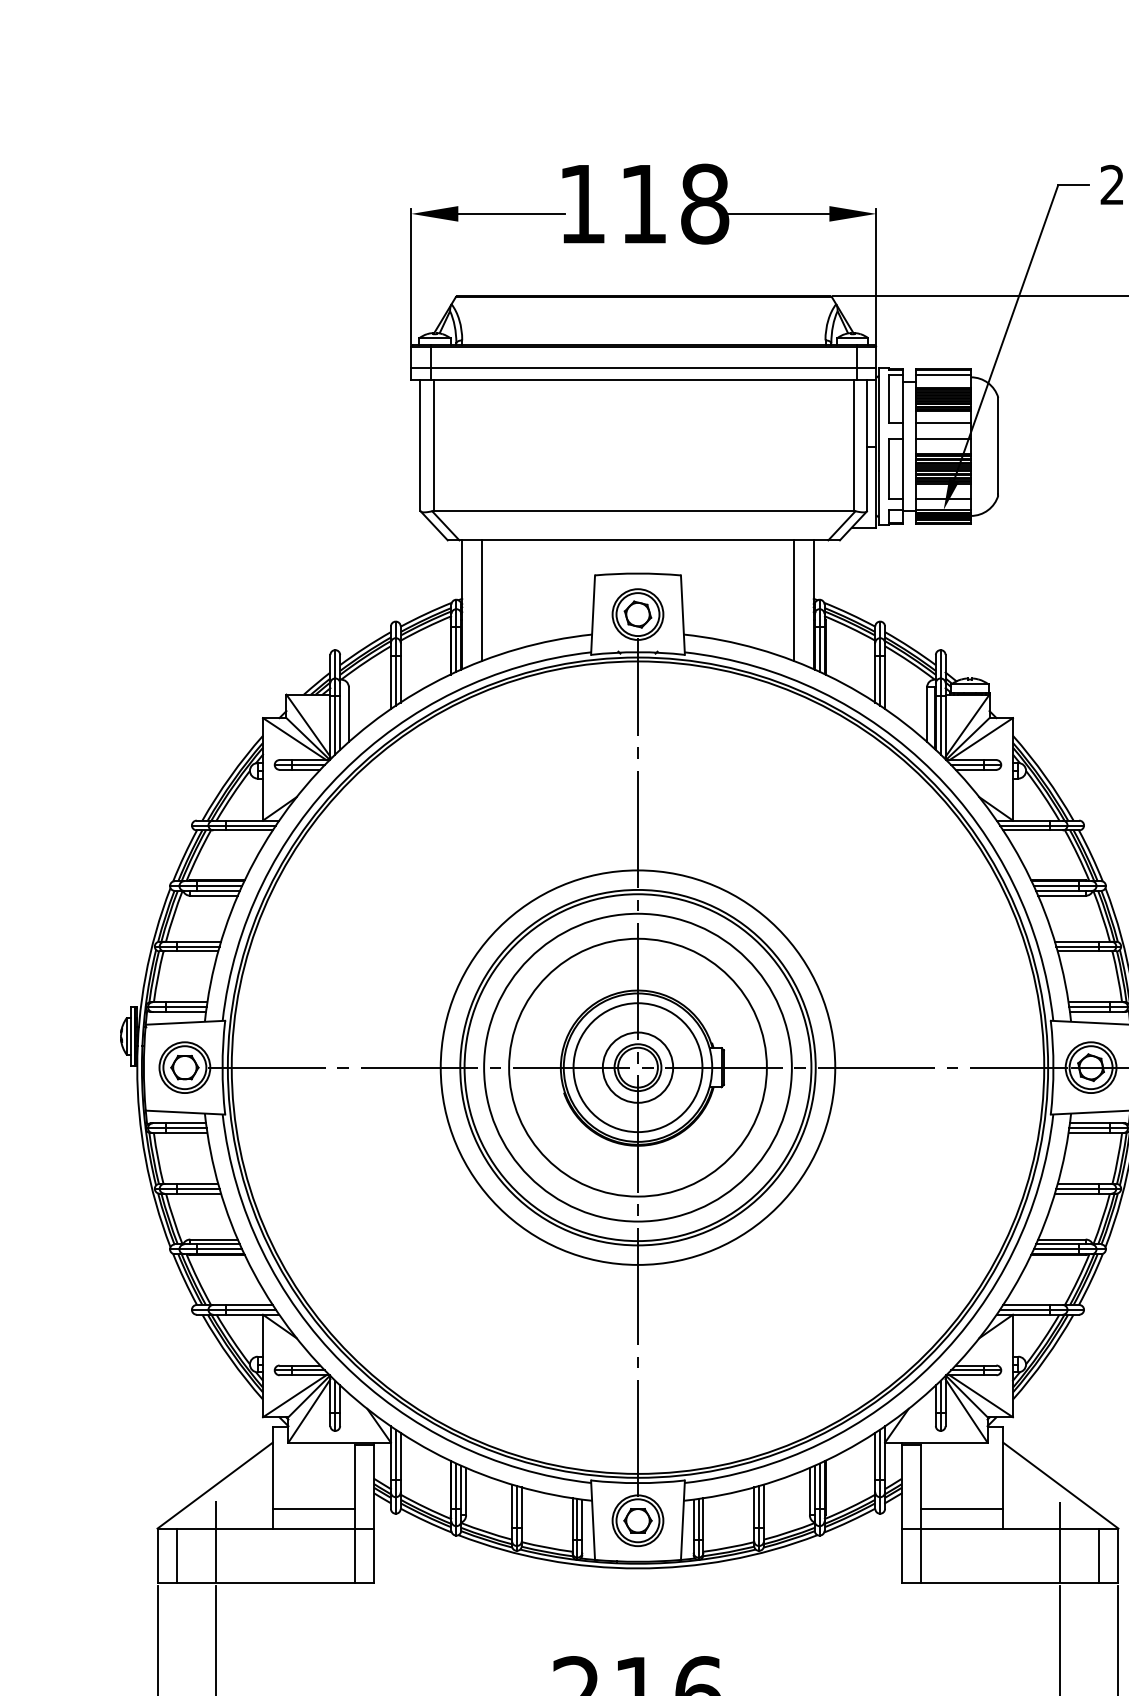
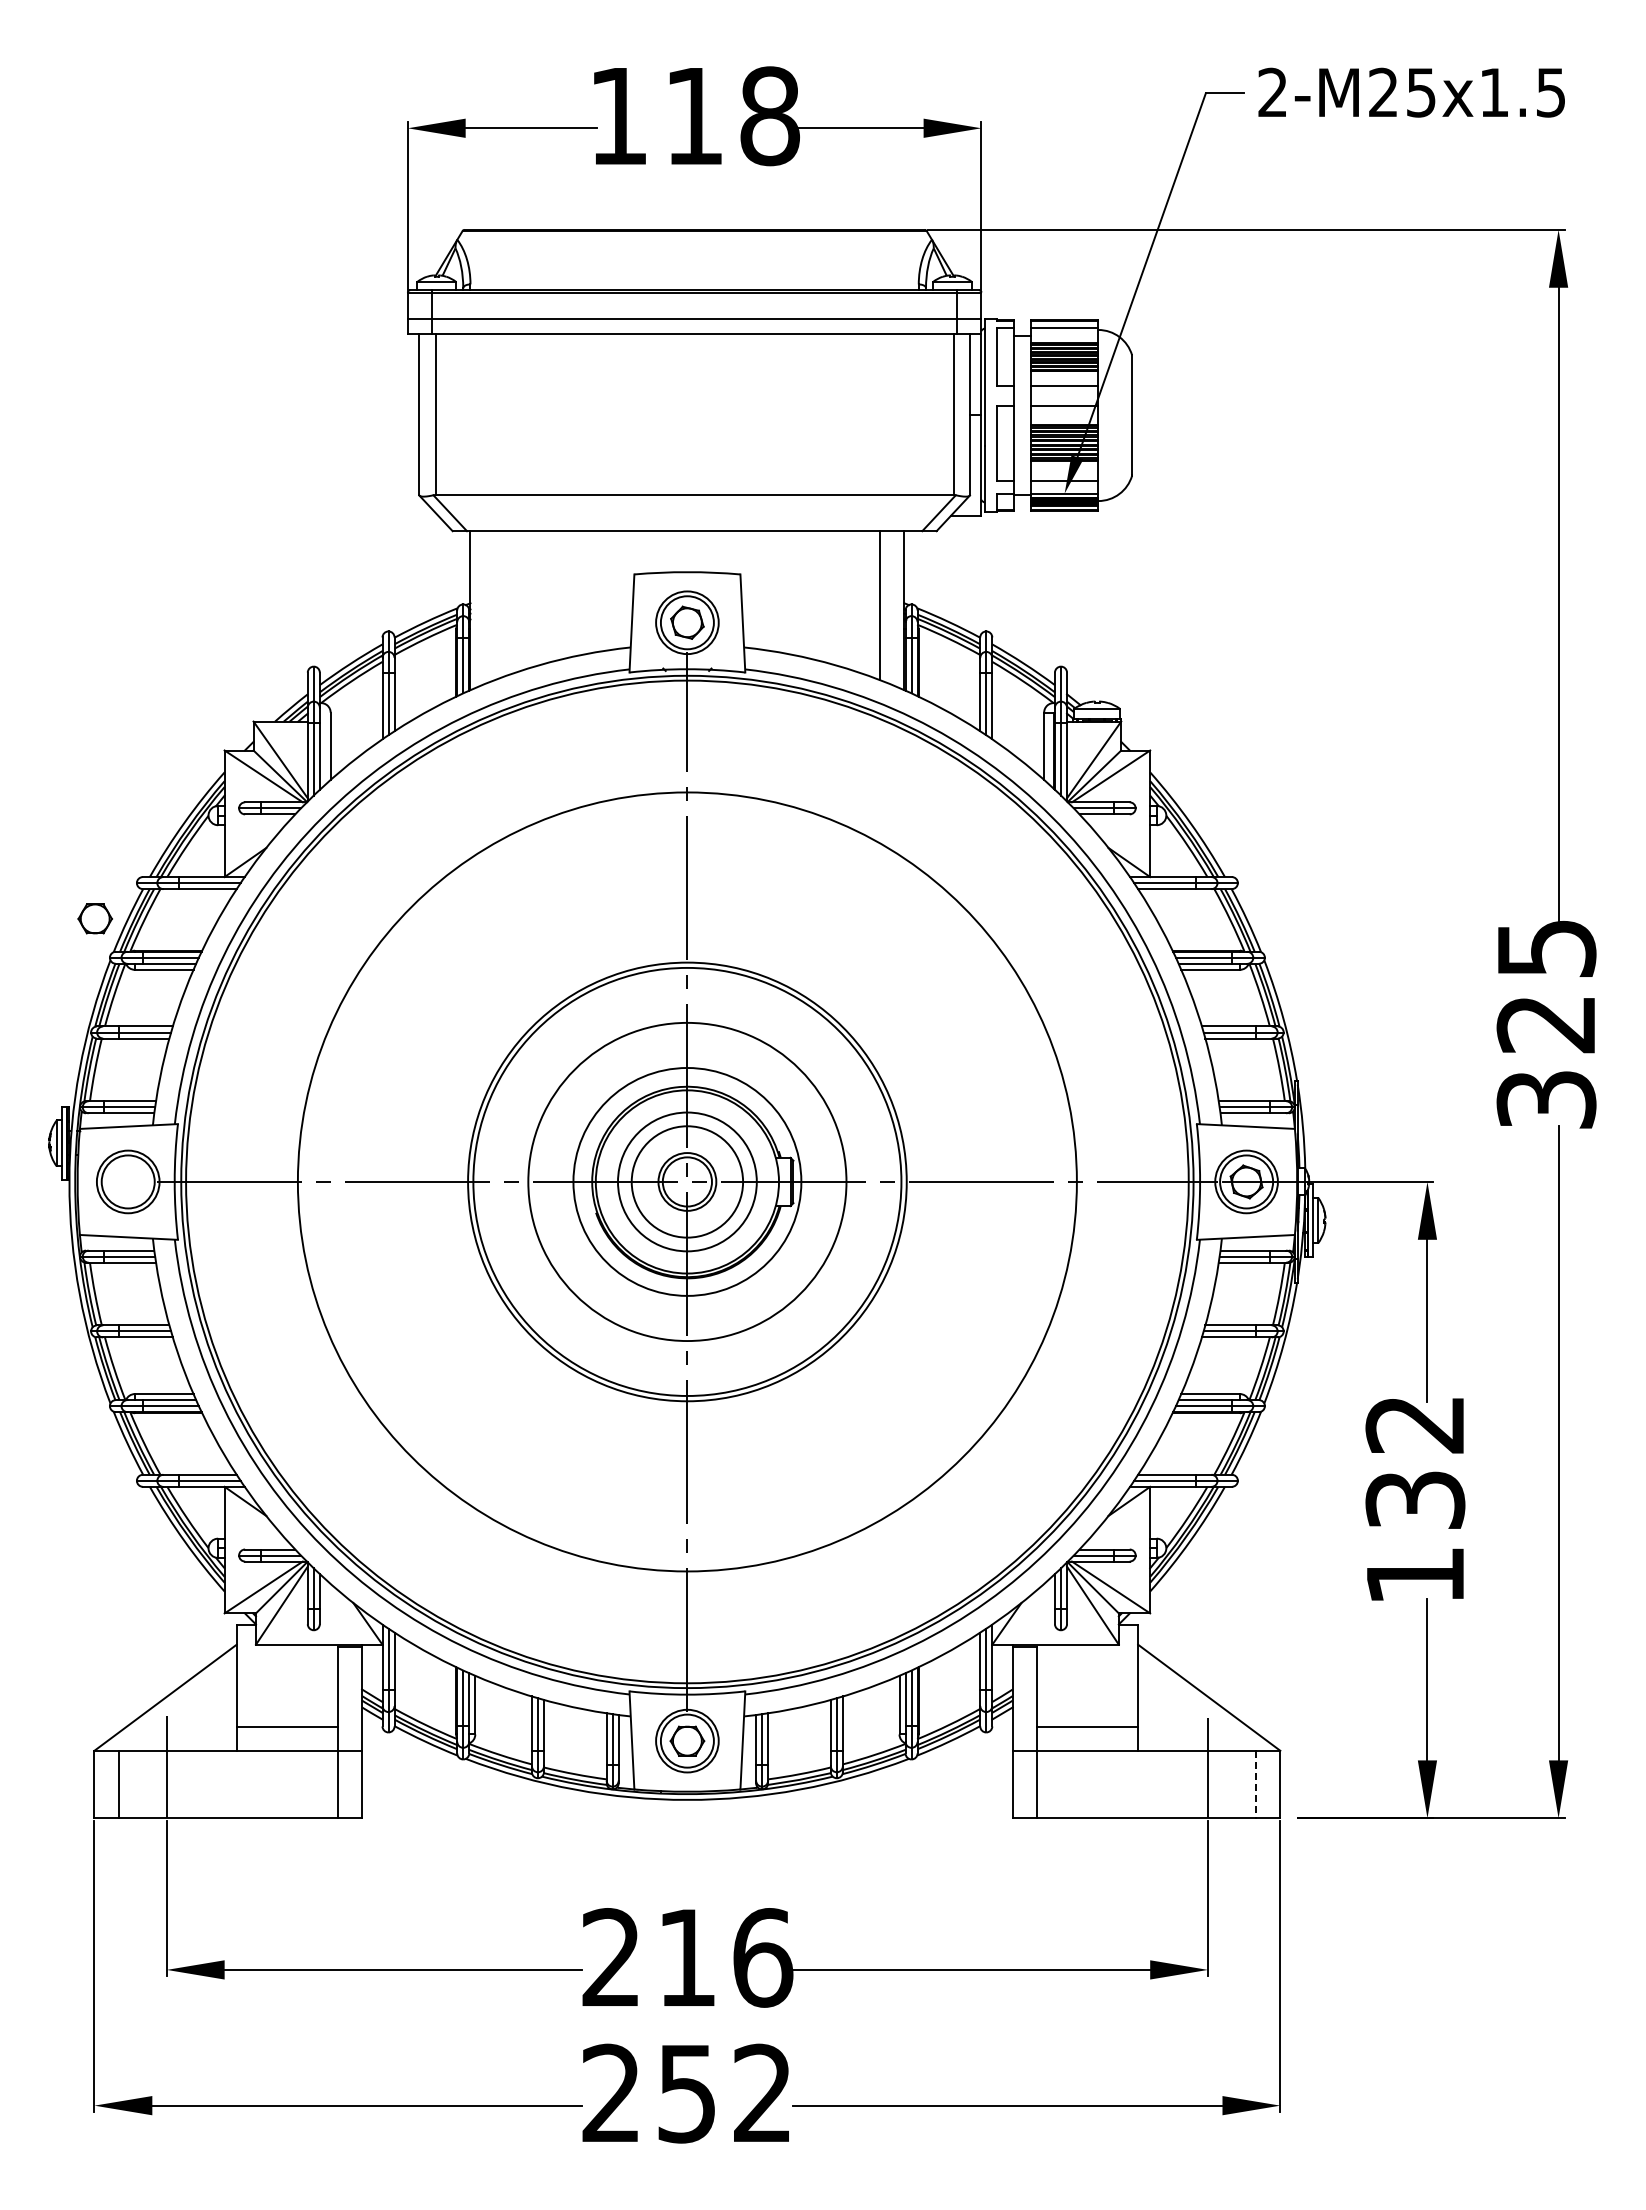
line: (481, 600) -> (494, 605), removed
part: (184, 1067) -> (94, 918), moved
circle: (637, 1067) -> (686, 1181), size x0.7
circle: (637, 1067) -> (686, 1181), size x1.6
circle: (638, 1067) -> (687, 1181), size x0.6
circle: (638, 1067) -> (687, 1181), size x1.6
line: (1099, 1555) -> (1256, 1784), solid -> dashed

